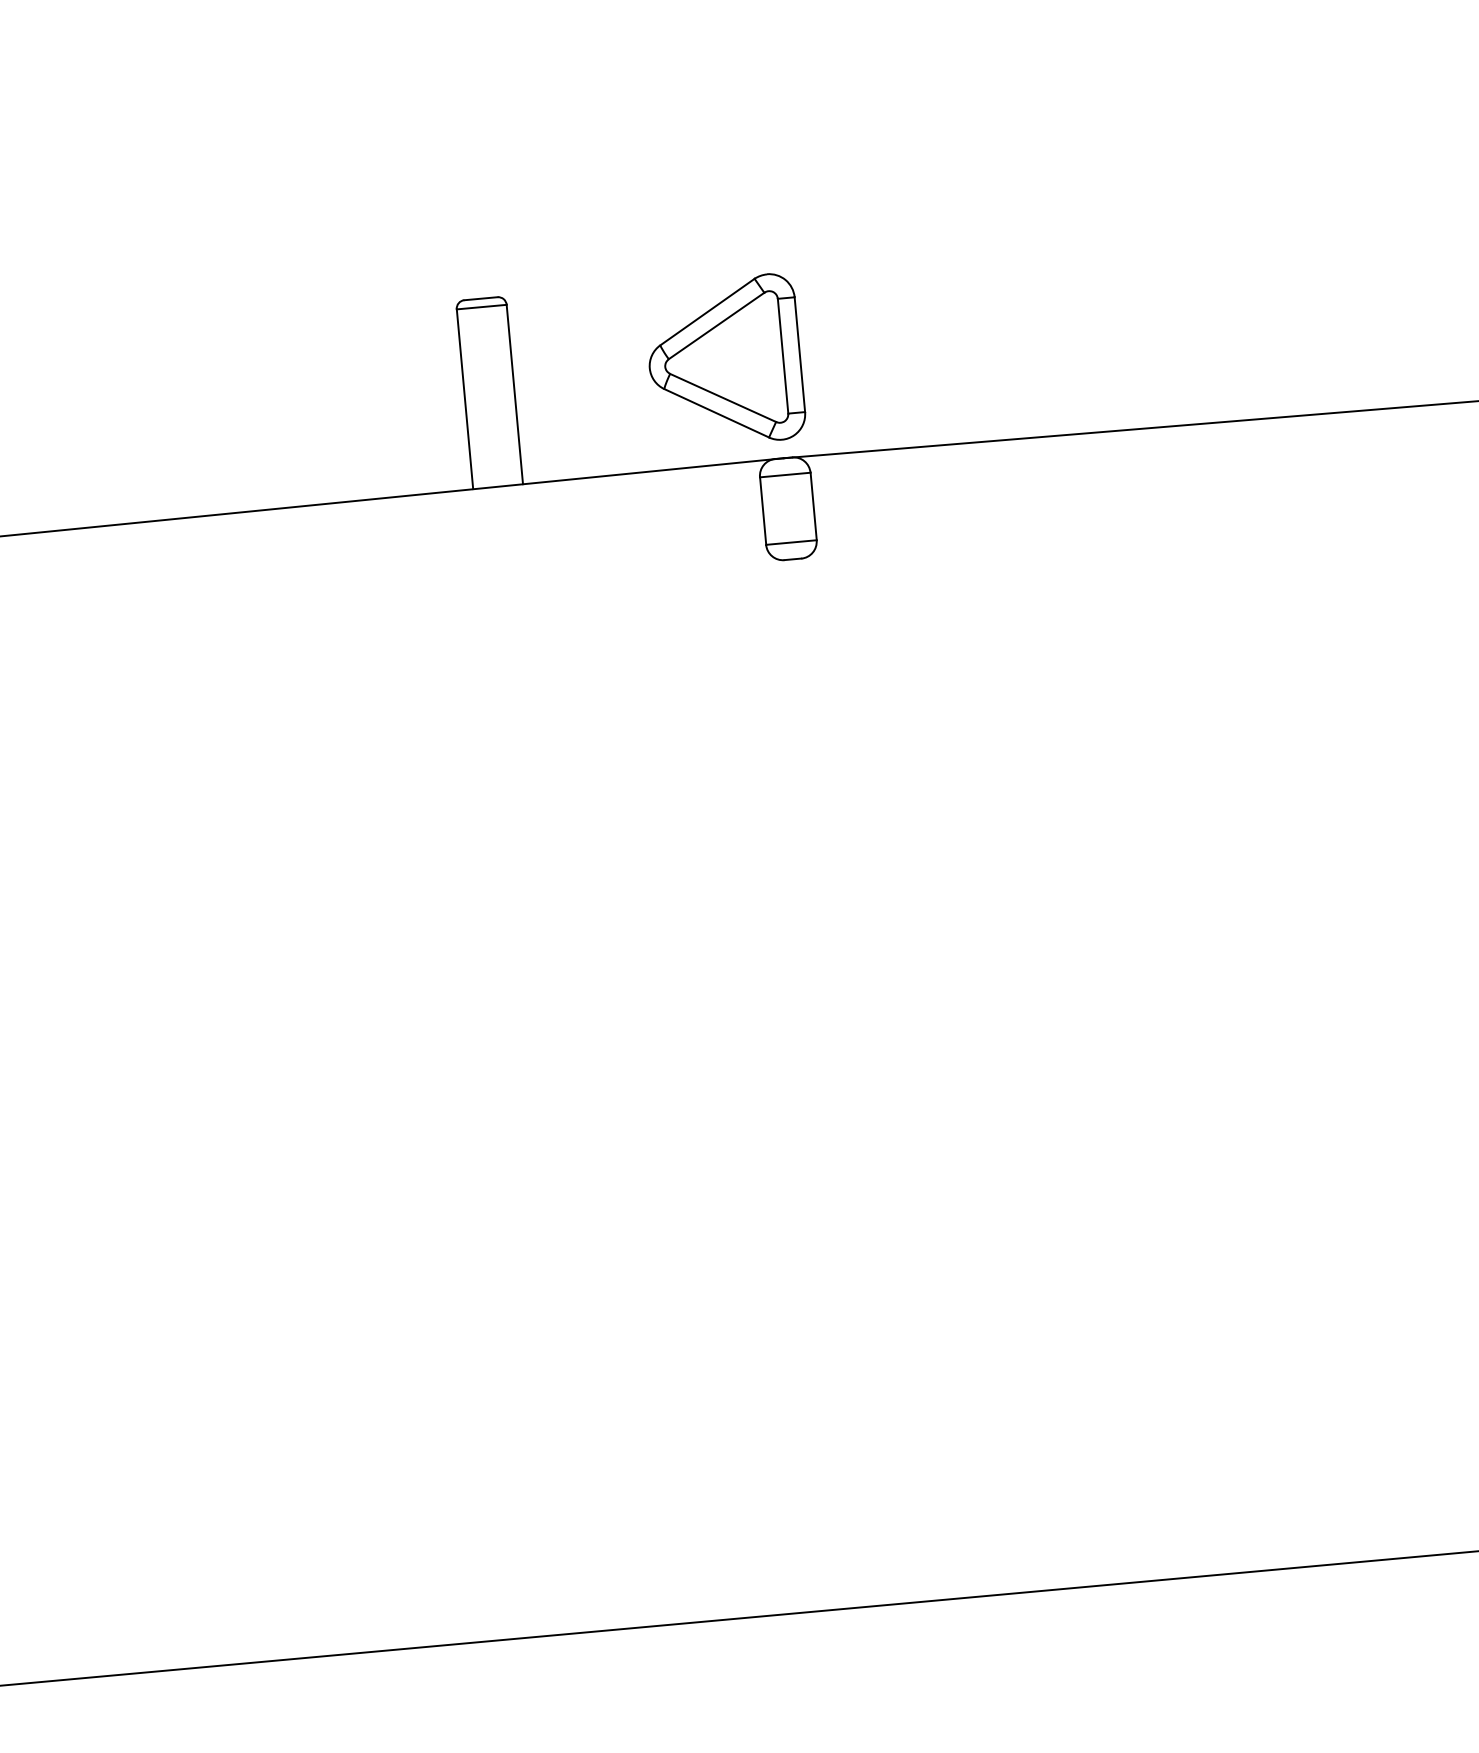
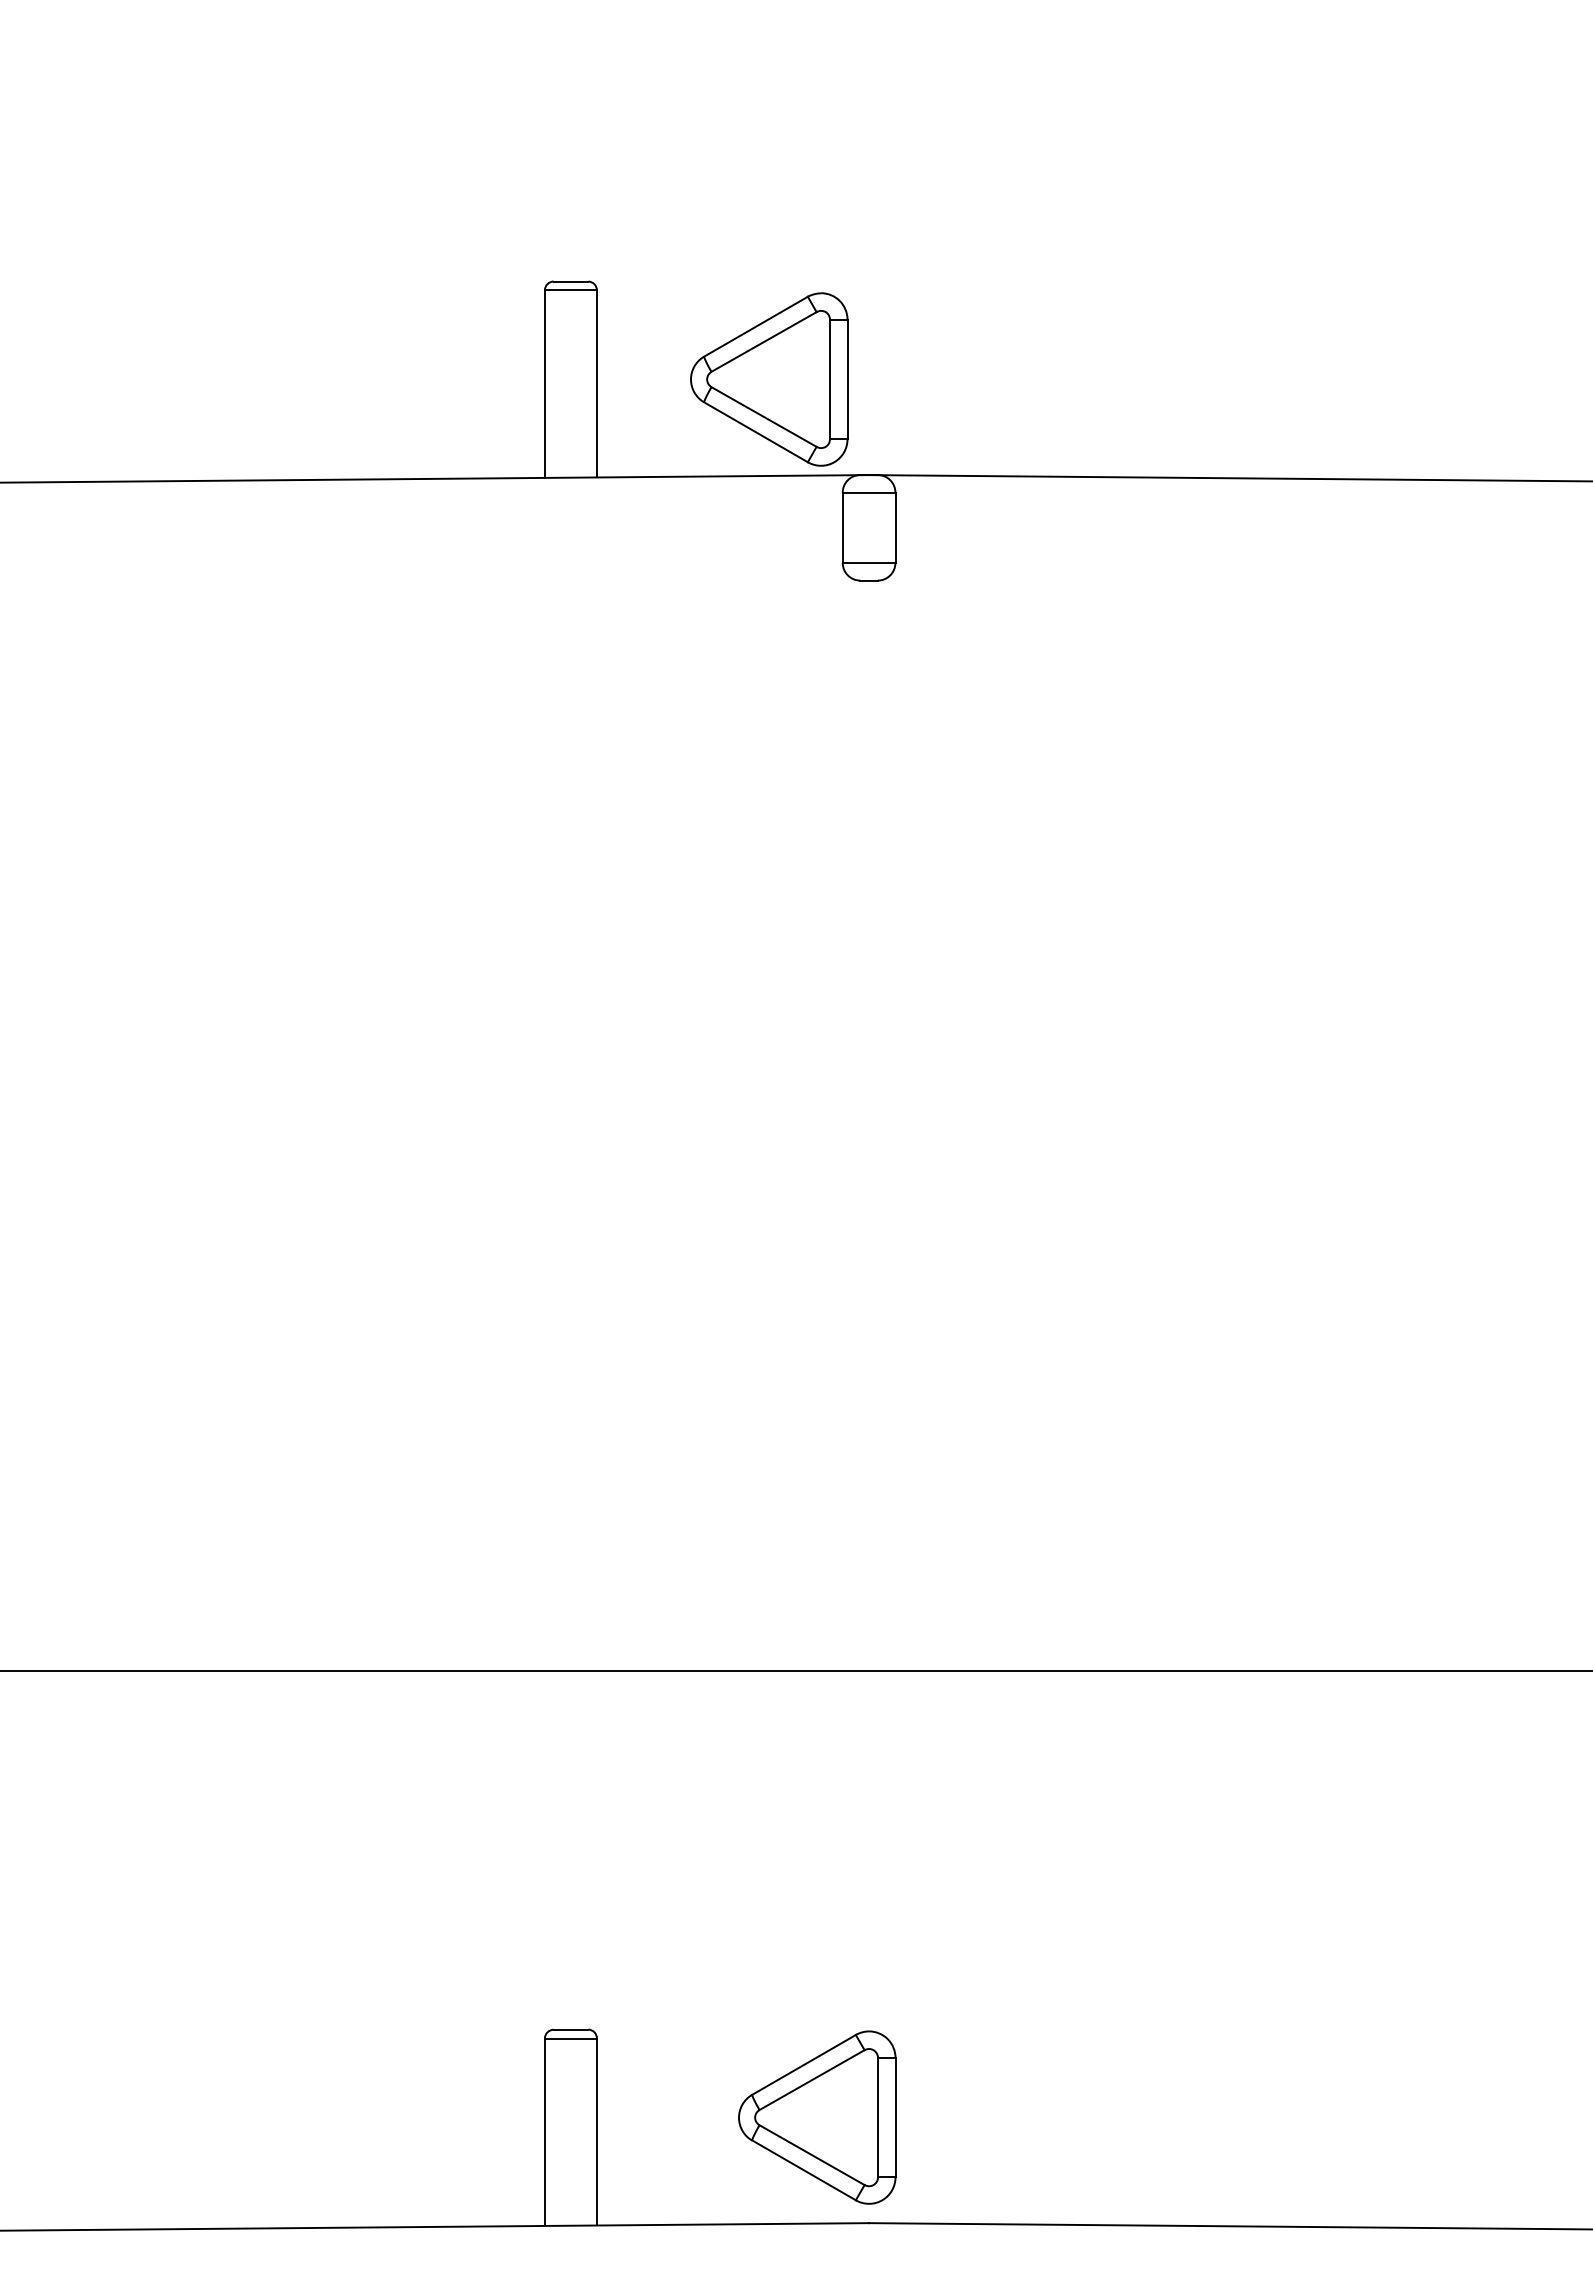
part: (725, 361) -> (769, 379), moved

